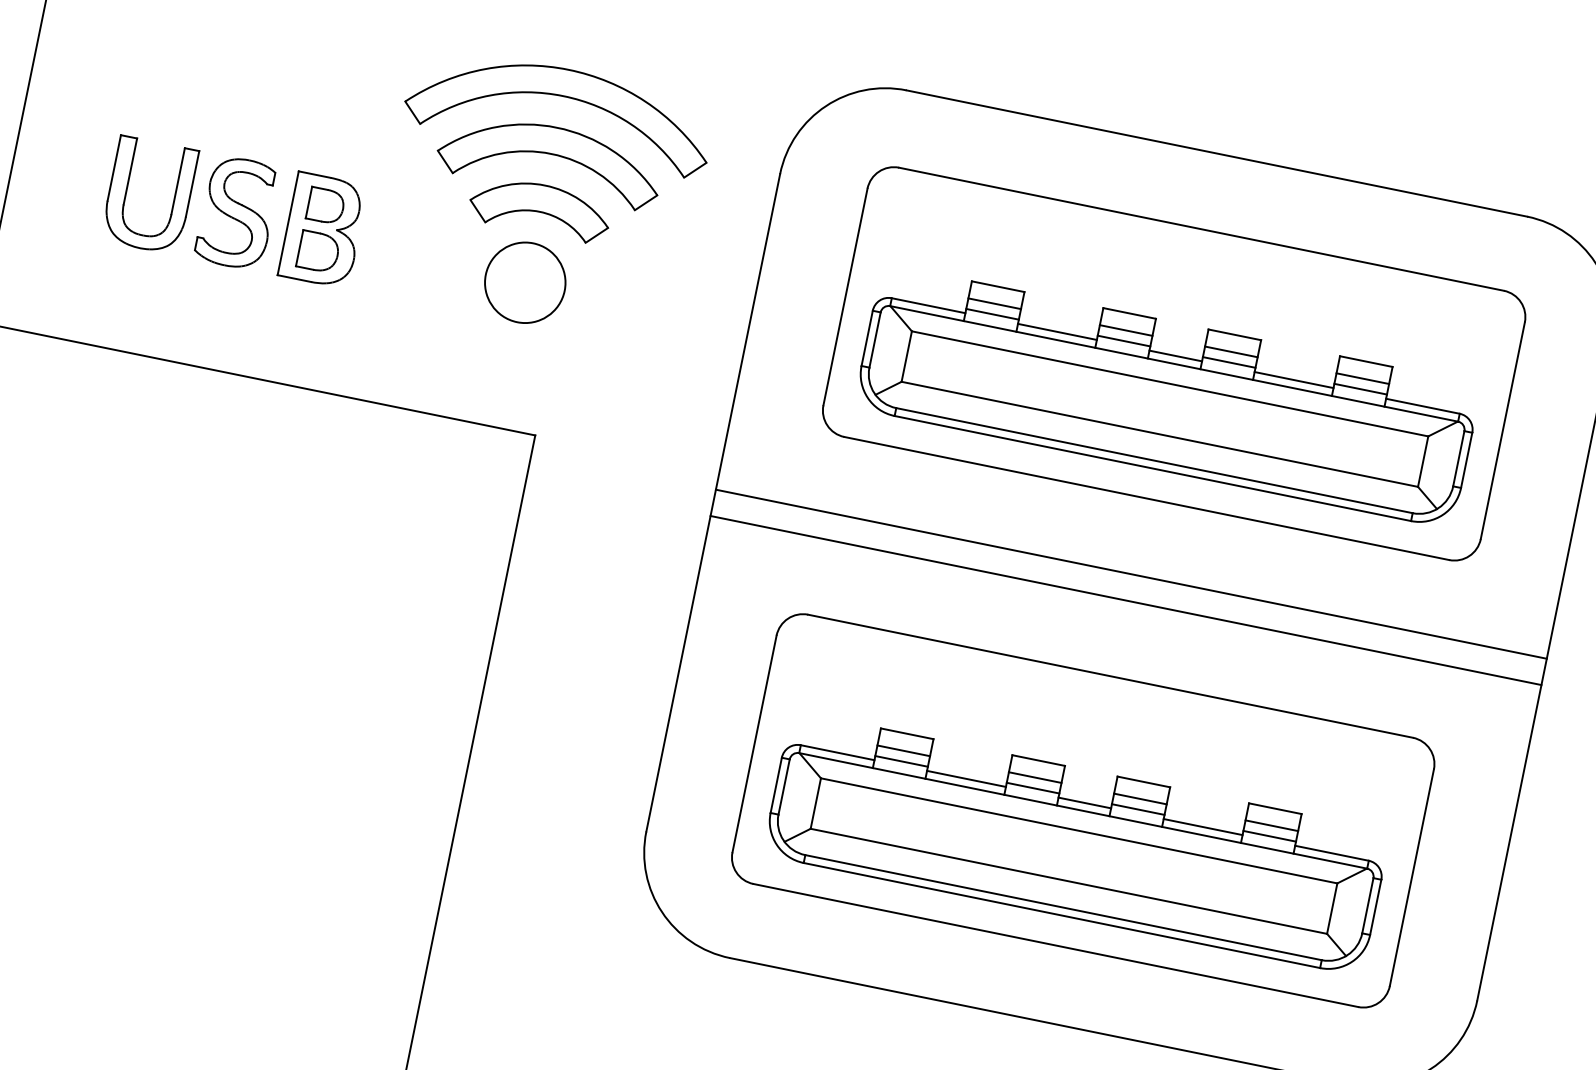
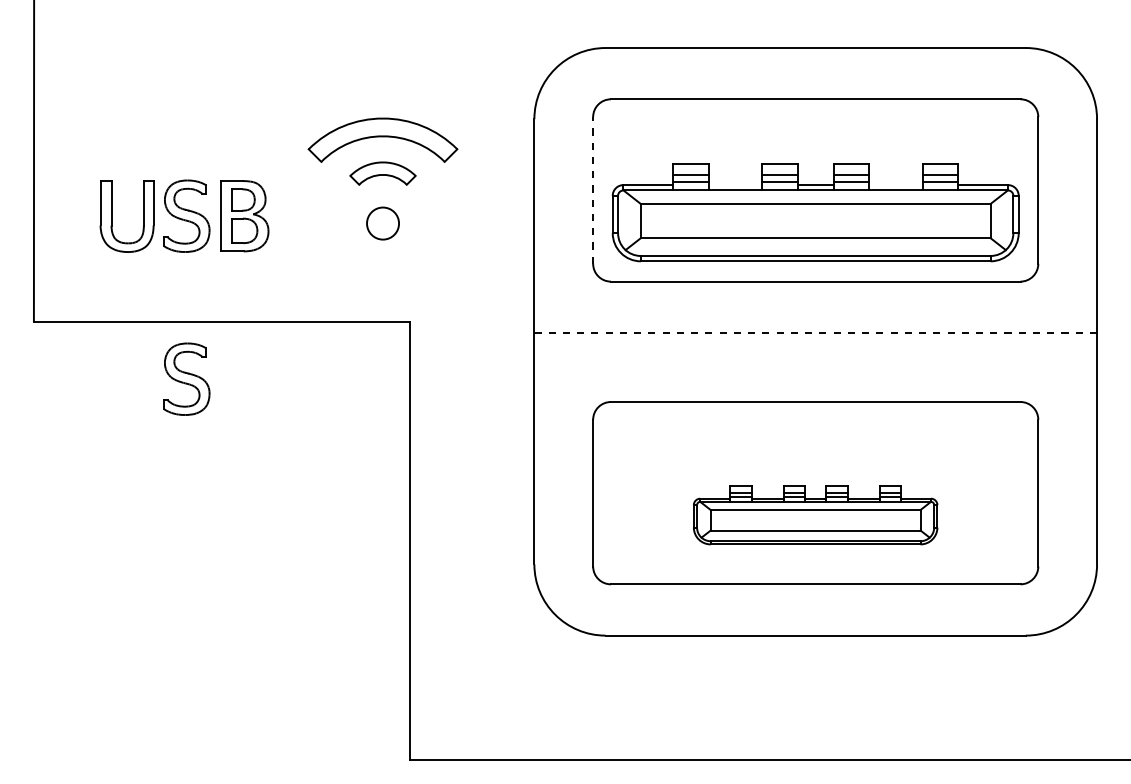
part: (563, 98) -> (383, 98), removed
part: (539, 208) -> (382, 173), size x0.7
circle: (524, 282) -> (382, 223), size x0.6
line: (846, 295) -> (593, 189), solid -> dashed
line: (1057, 332) -> (735, 185), removed
line: (1293, 380) -> (895, 185), removed
part: (188, 452) -> (186, 378), added
line: (1131, 573) -> (815, 332), solid -> dashed
line: (1125, 600) -> (815, 350), removed
part: (1076, 842) -> (815, 514), size x0.6

